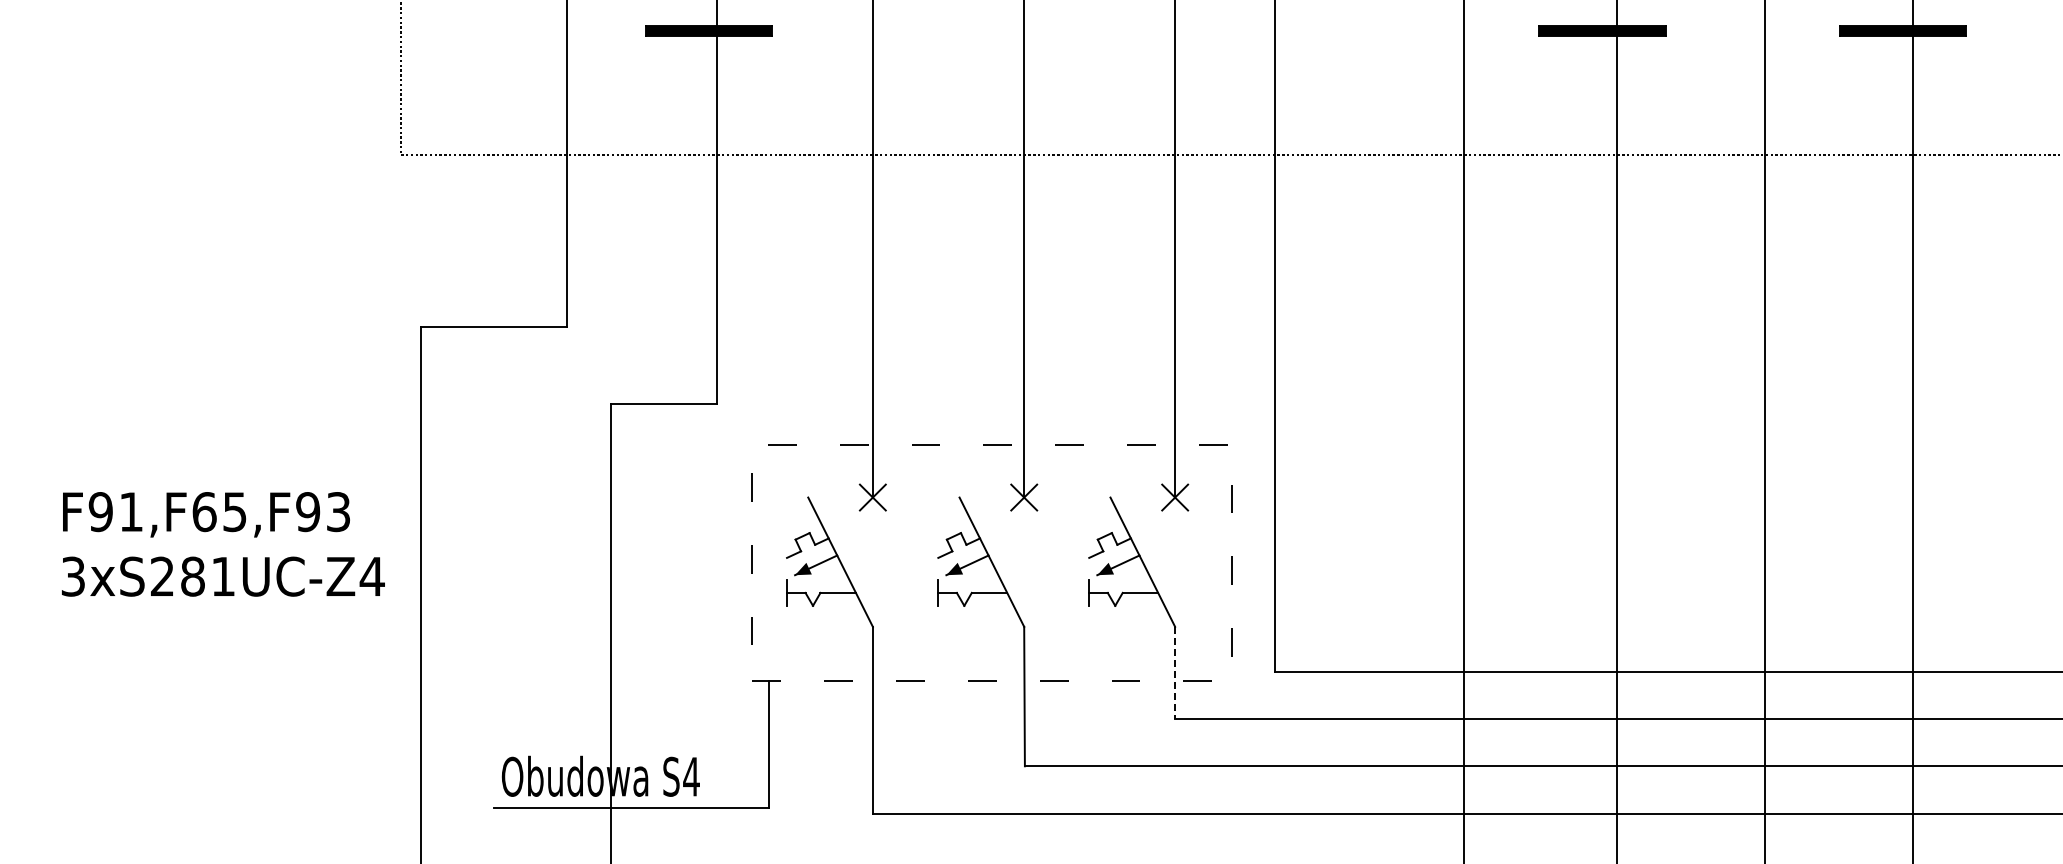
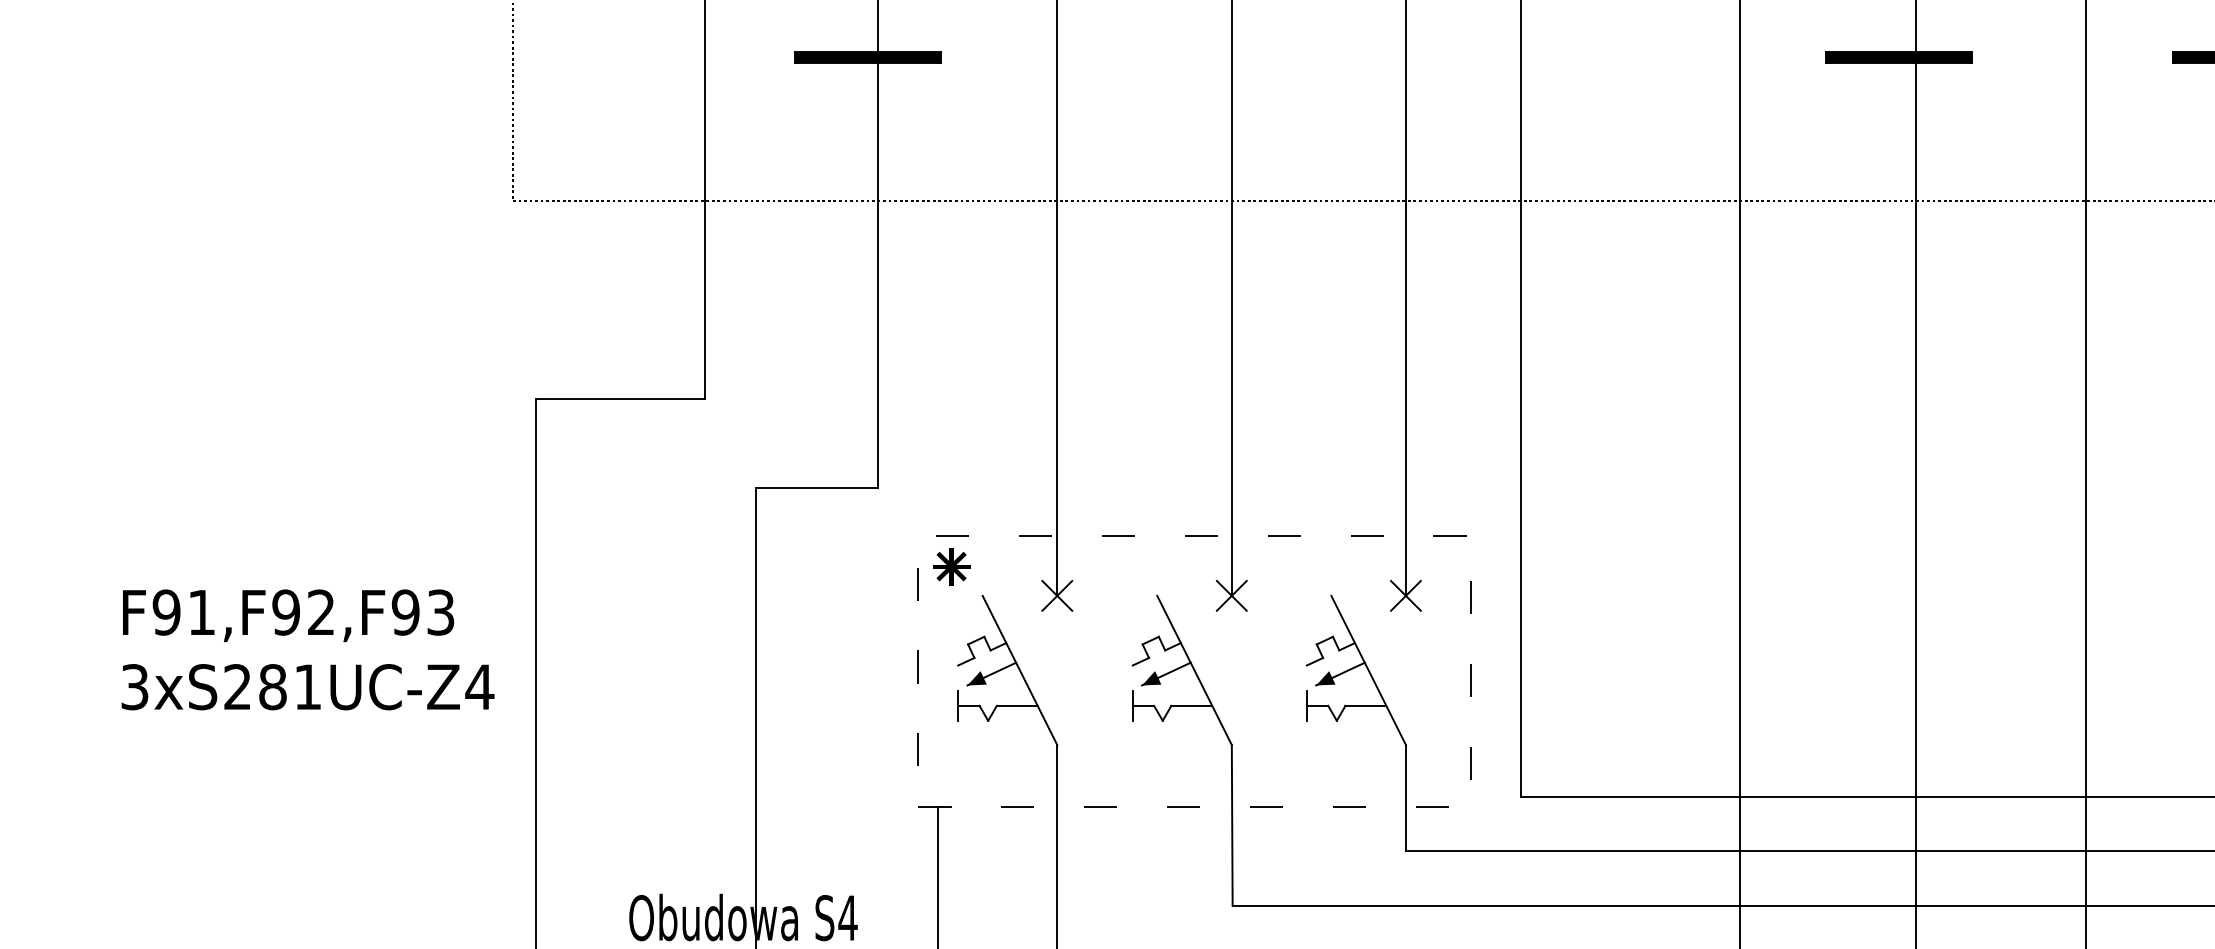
part: (781, 472) -> (951, 566), added
text: (219, 512) -> (303, 613), F91,F65,F93 -> F91,F92,F93
line: (1175, 673) -> (1406, 798), dashed -> solid

